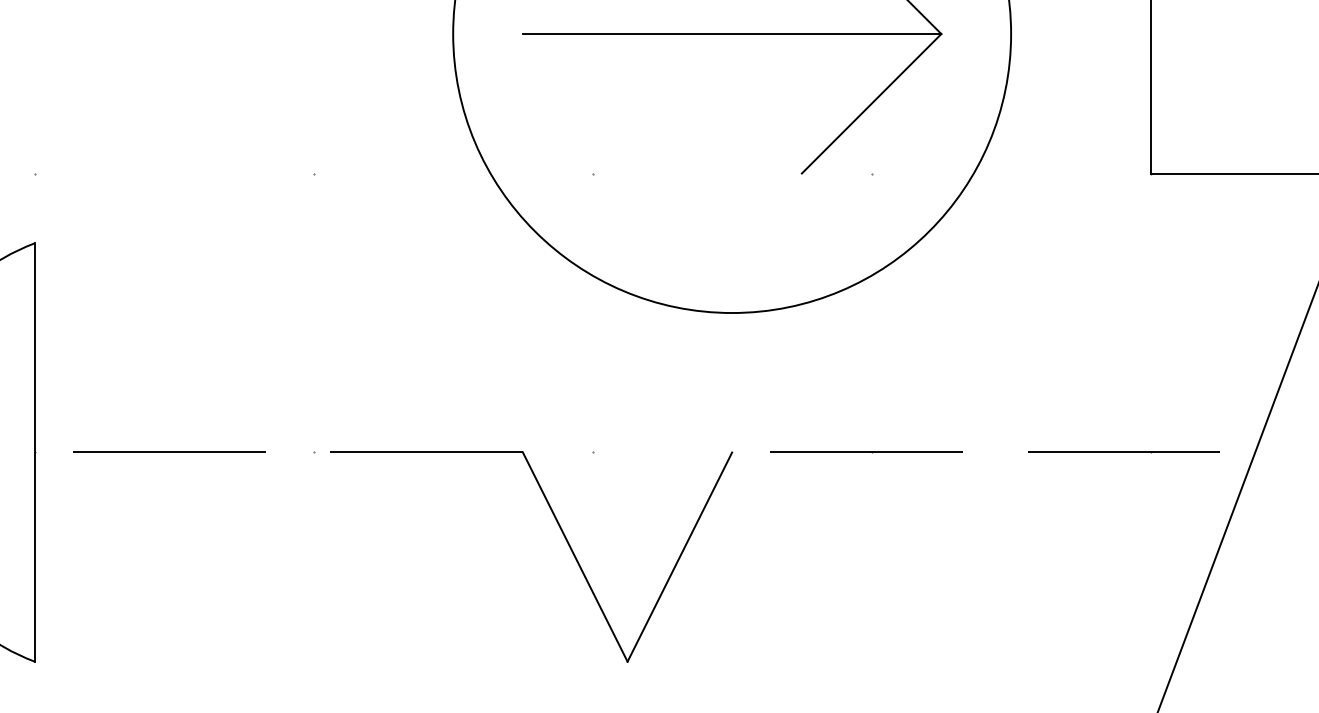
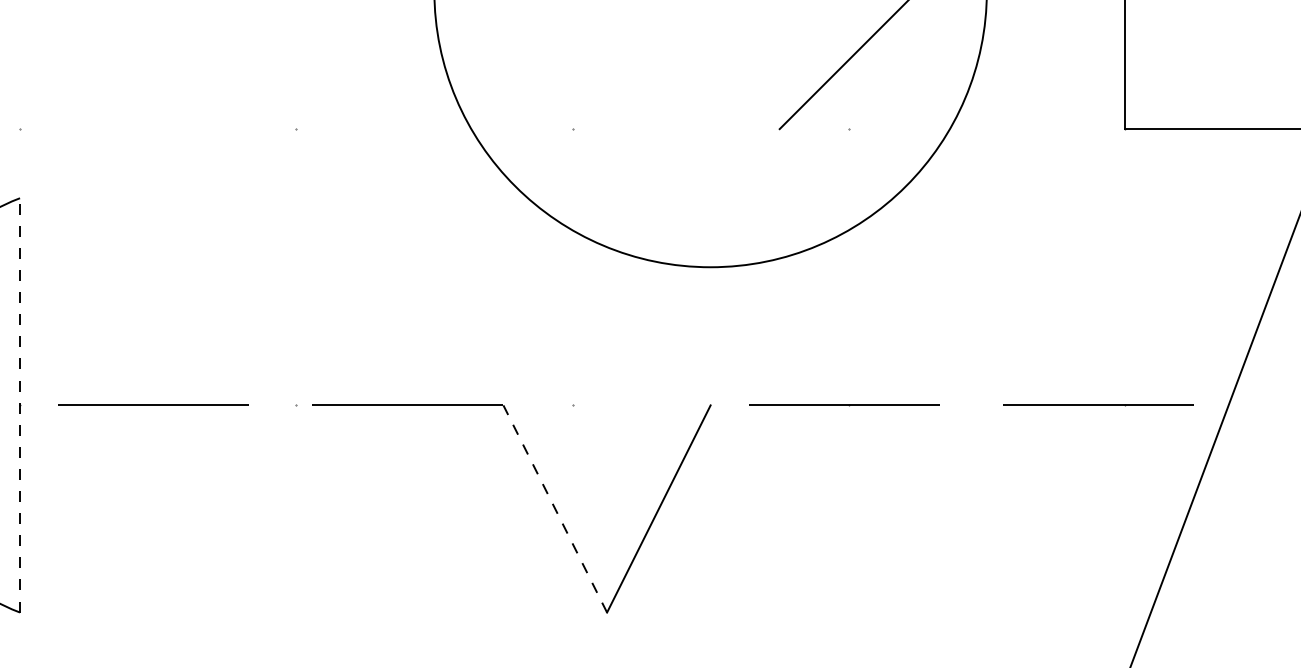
line: (34, 452) -> (19, 405), solid -> dashed
line: (575, 557) -> (555, 509), solid -> dashed

